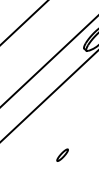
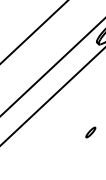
part: (62, 155) -> (90, 132), moved

